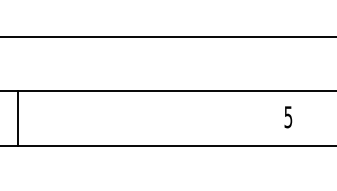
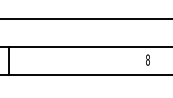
text: (287, 115) -> (147, 59), 5 -> 8

